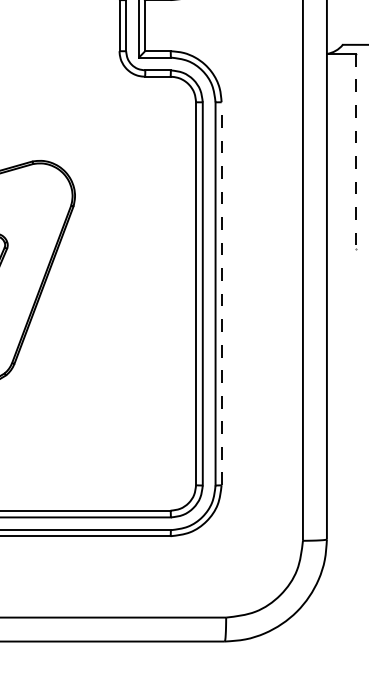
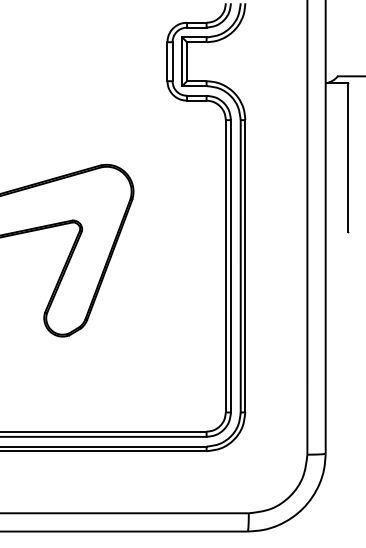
line: (355, 152) -> (347, 158), dashed -> solid
line: (221, 292) -> (245, 265), dashed -> solid

